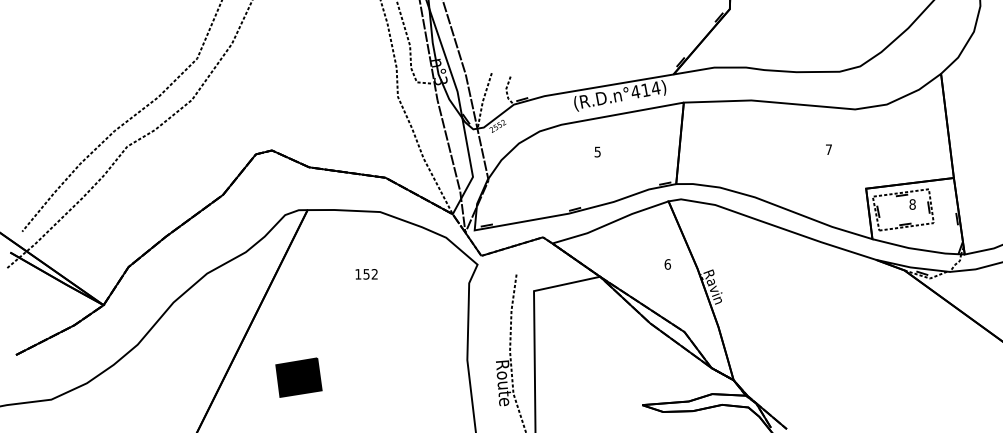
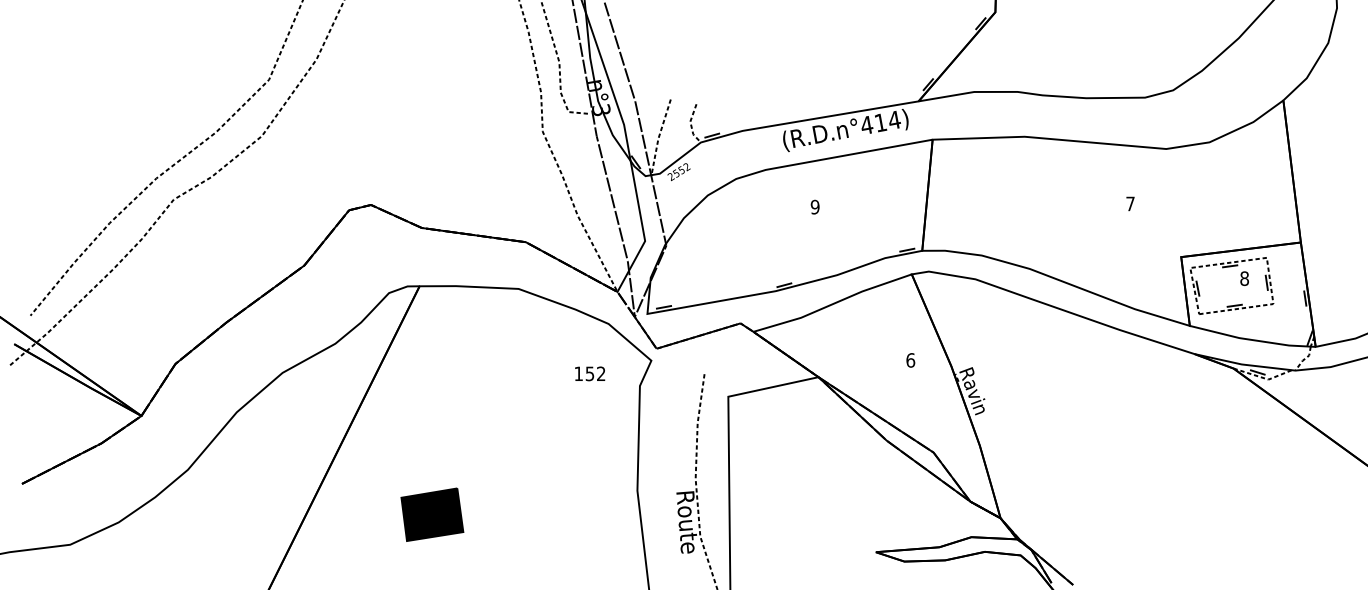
text: (597, 151) -> (814, 206), 5 -> 9
text: (366, 274) -> (589, 374), moved
part: (298, 377) -> (431, 514), moved

